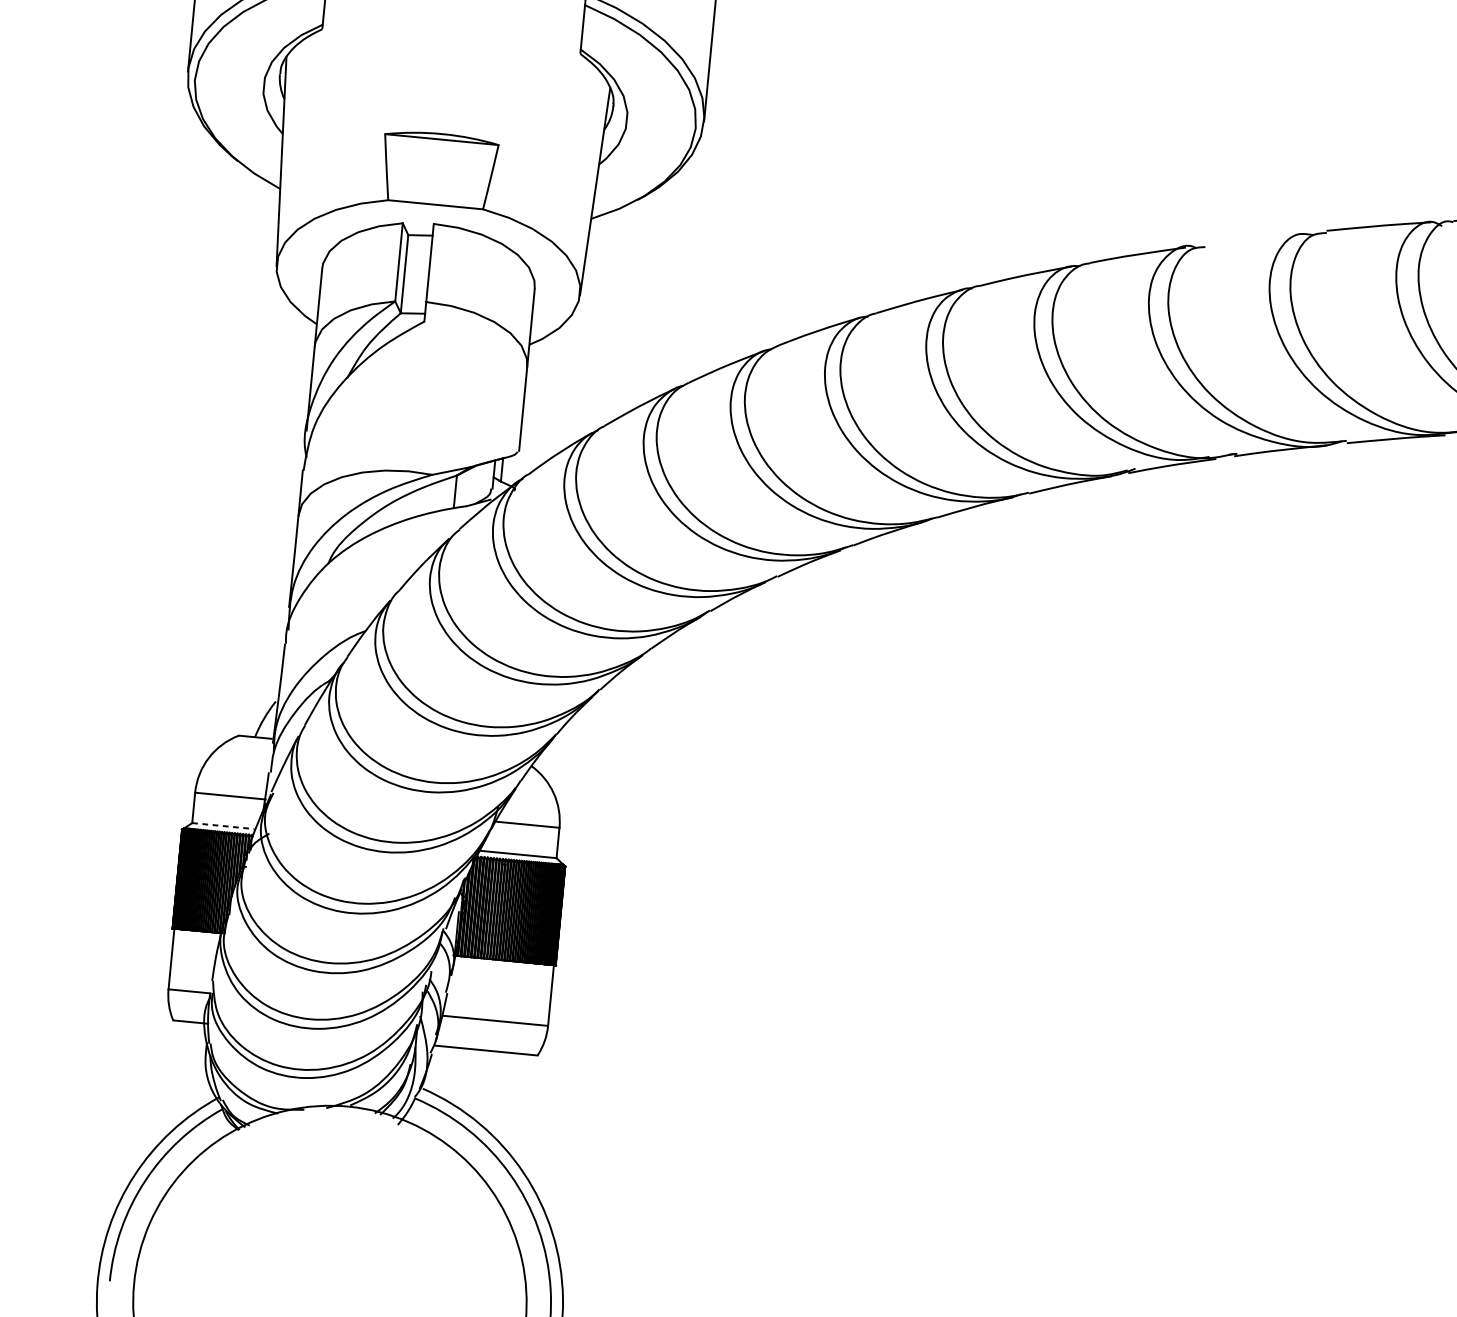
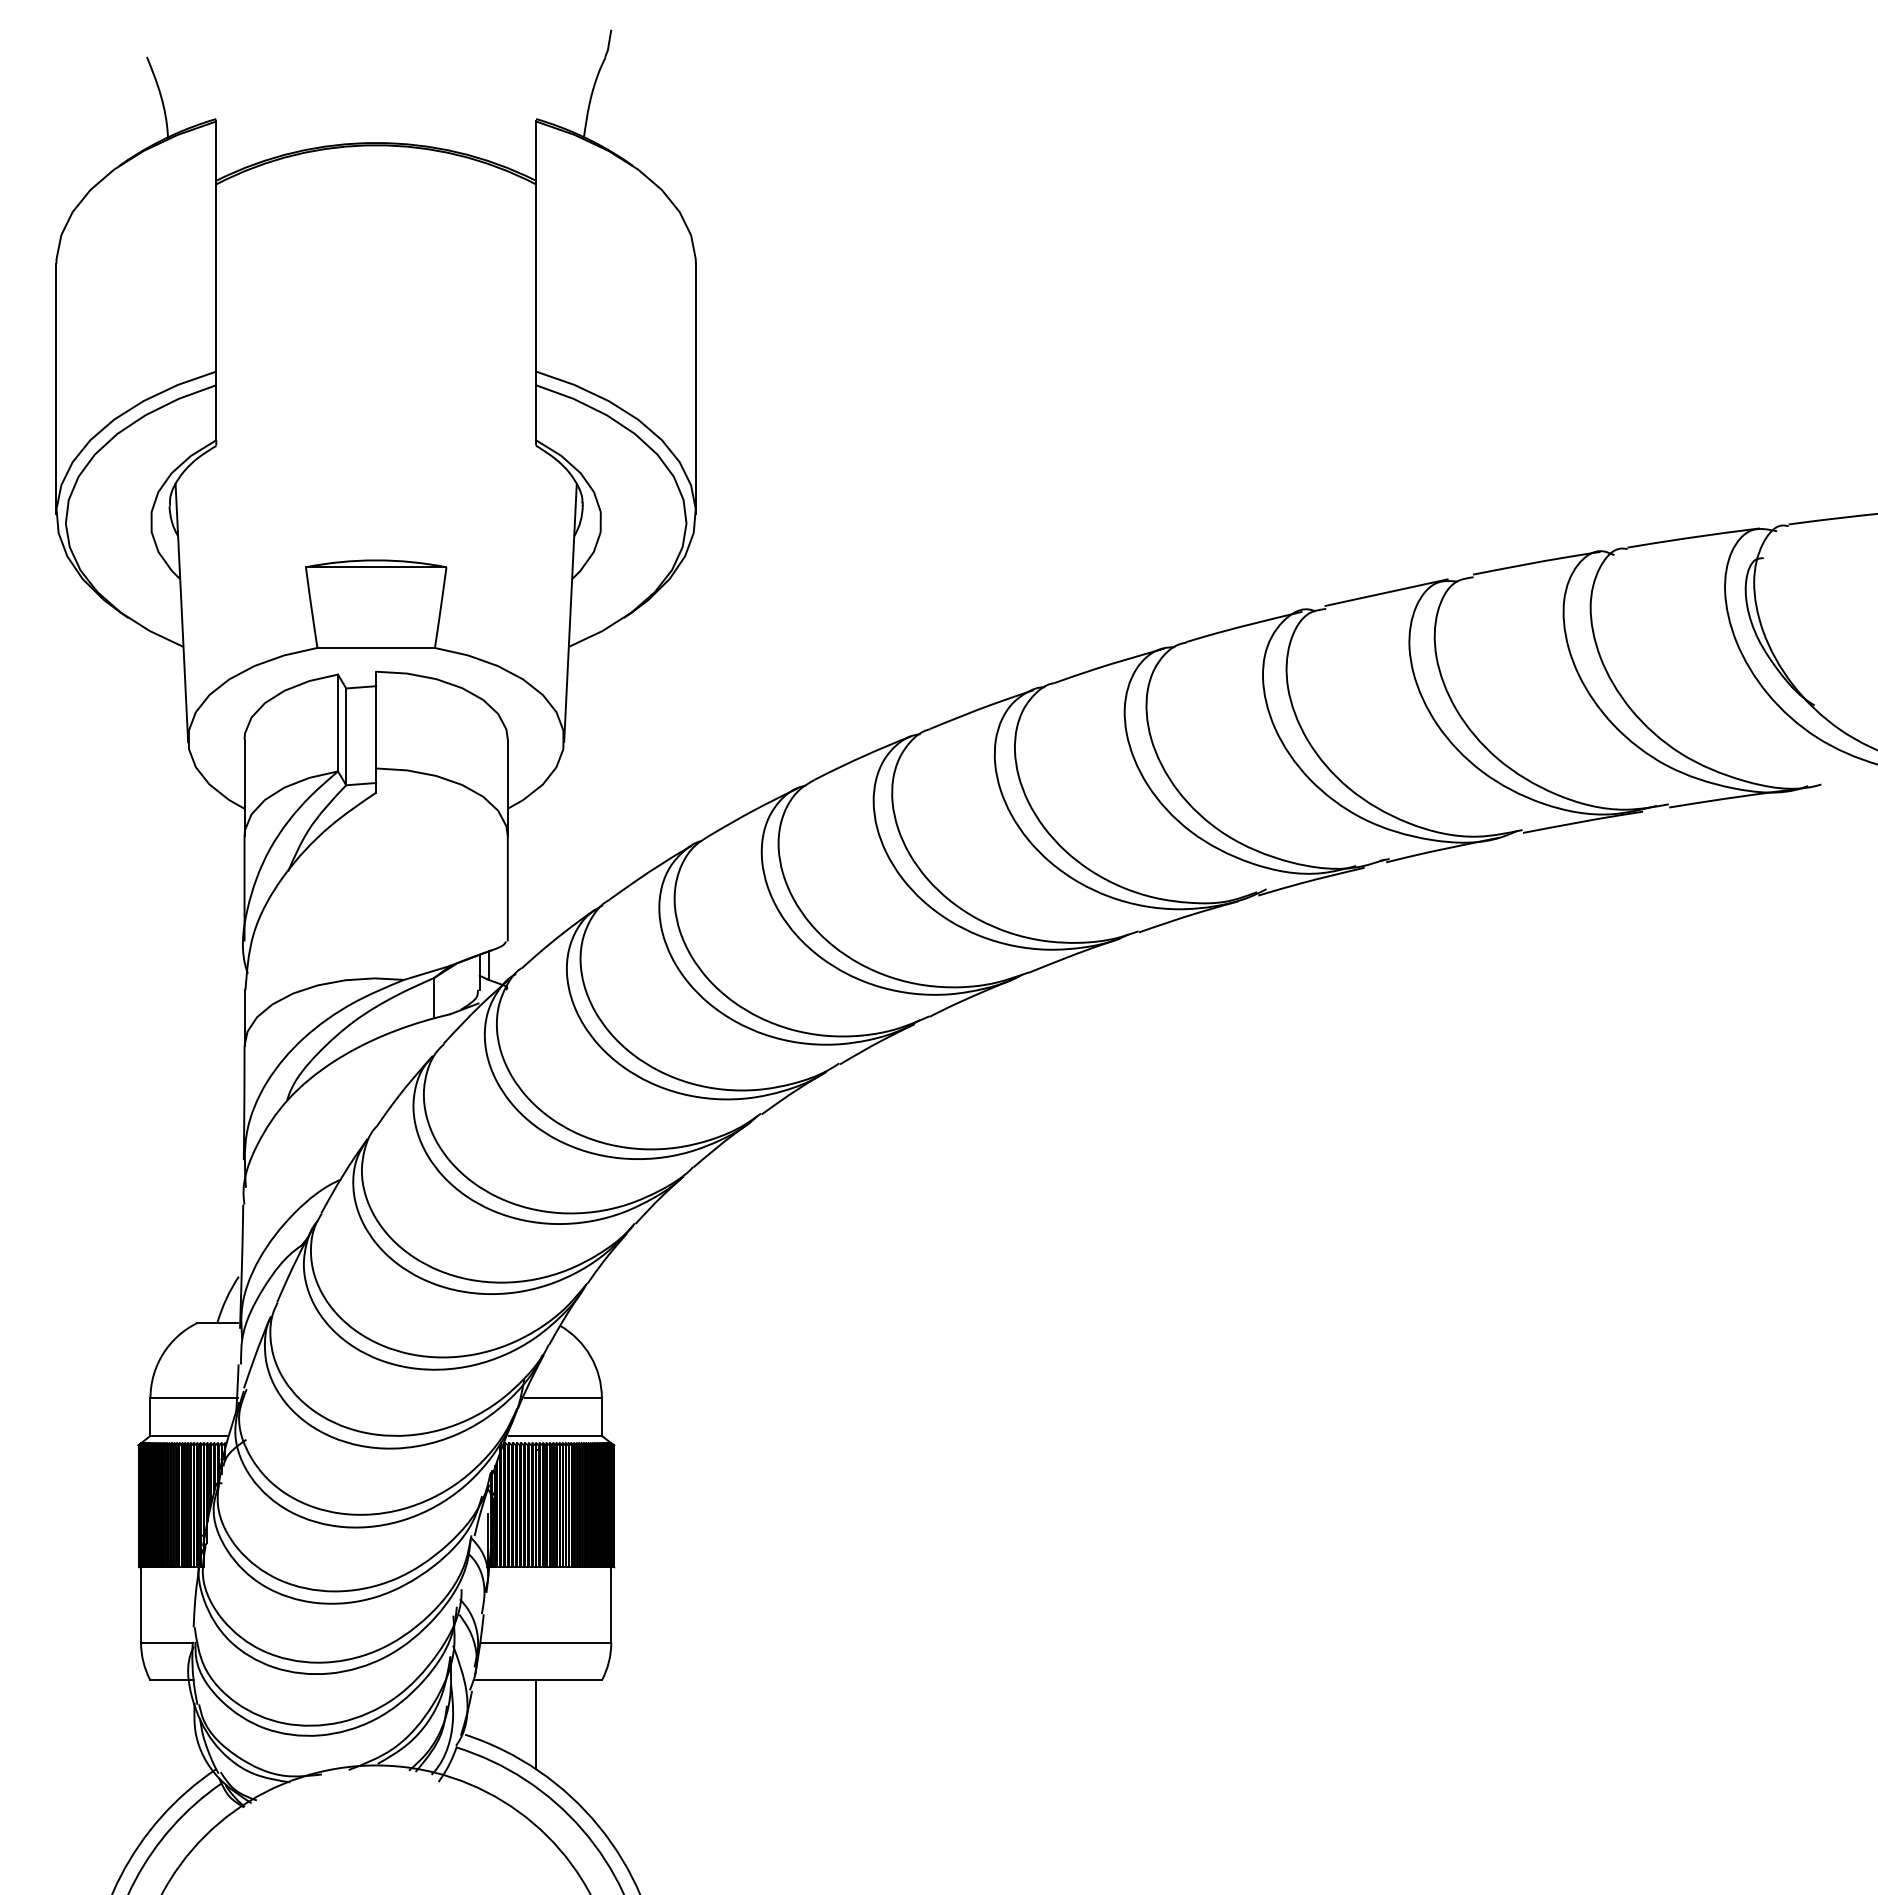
line: (1255, 238) -> (1386, 592), added
line: (223, 825) -> (189, 1435), dashed -> solid
line: (481, 1086) -> (536, 1724), added

